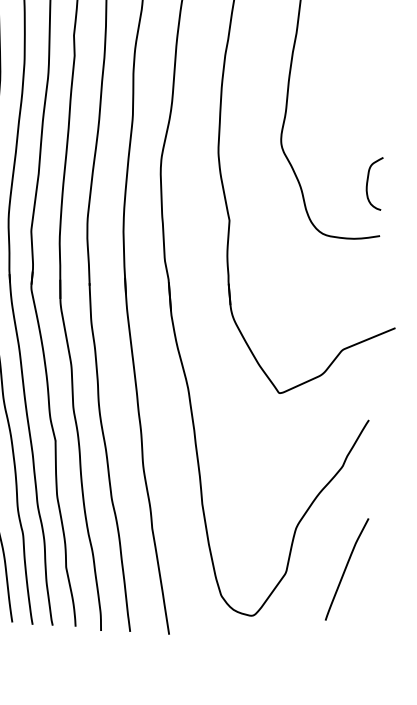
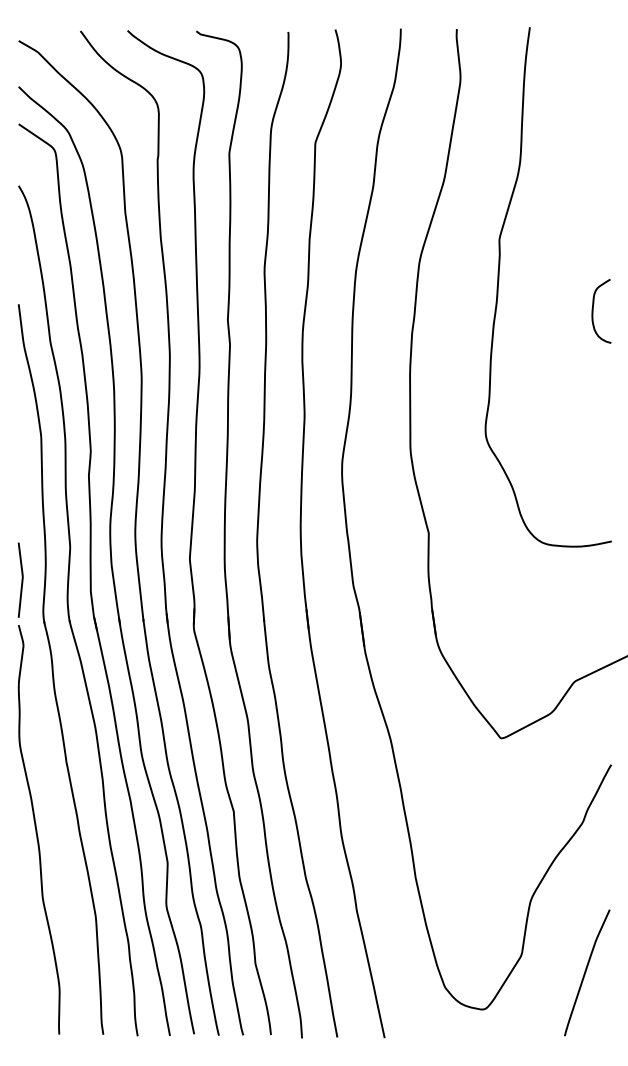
curve: (367, 183) -> (593, 311), moved
curve: (346, 569) -> (586, 972), moved

